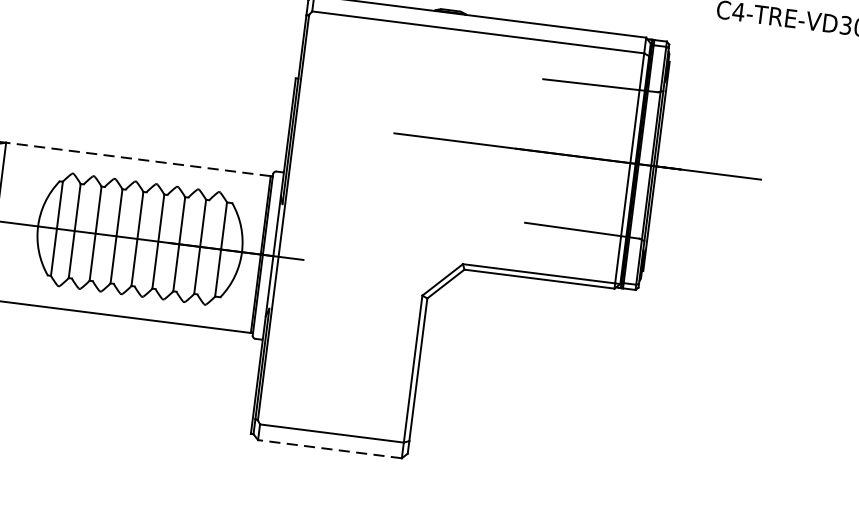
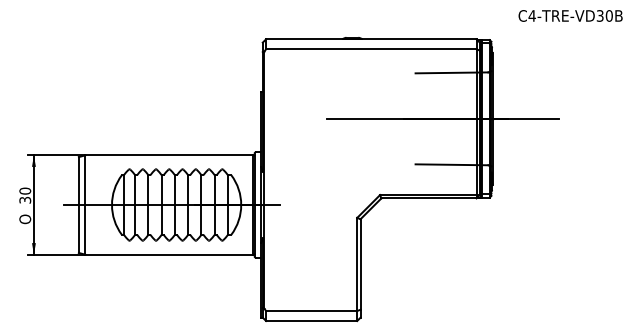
line: (138, 159) -> (169, 155), dashed -> solid
line: (329, 449) -> (311, 321), dashed -> solid

